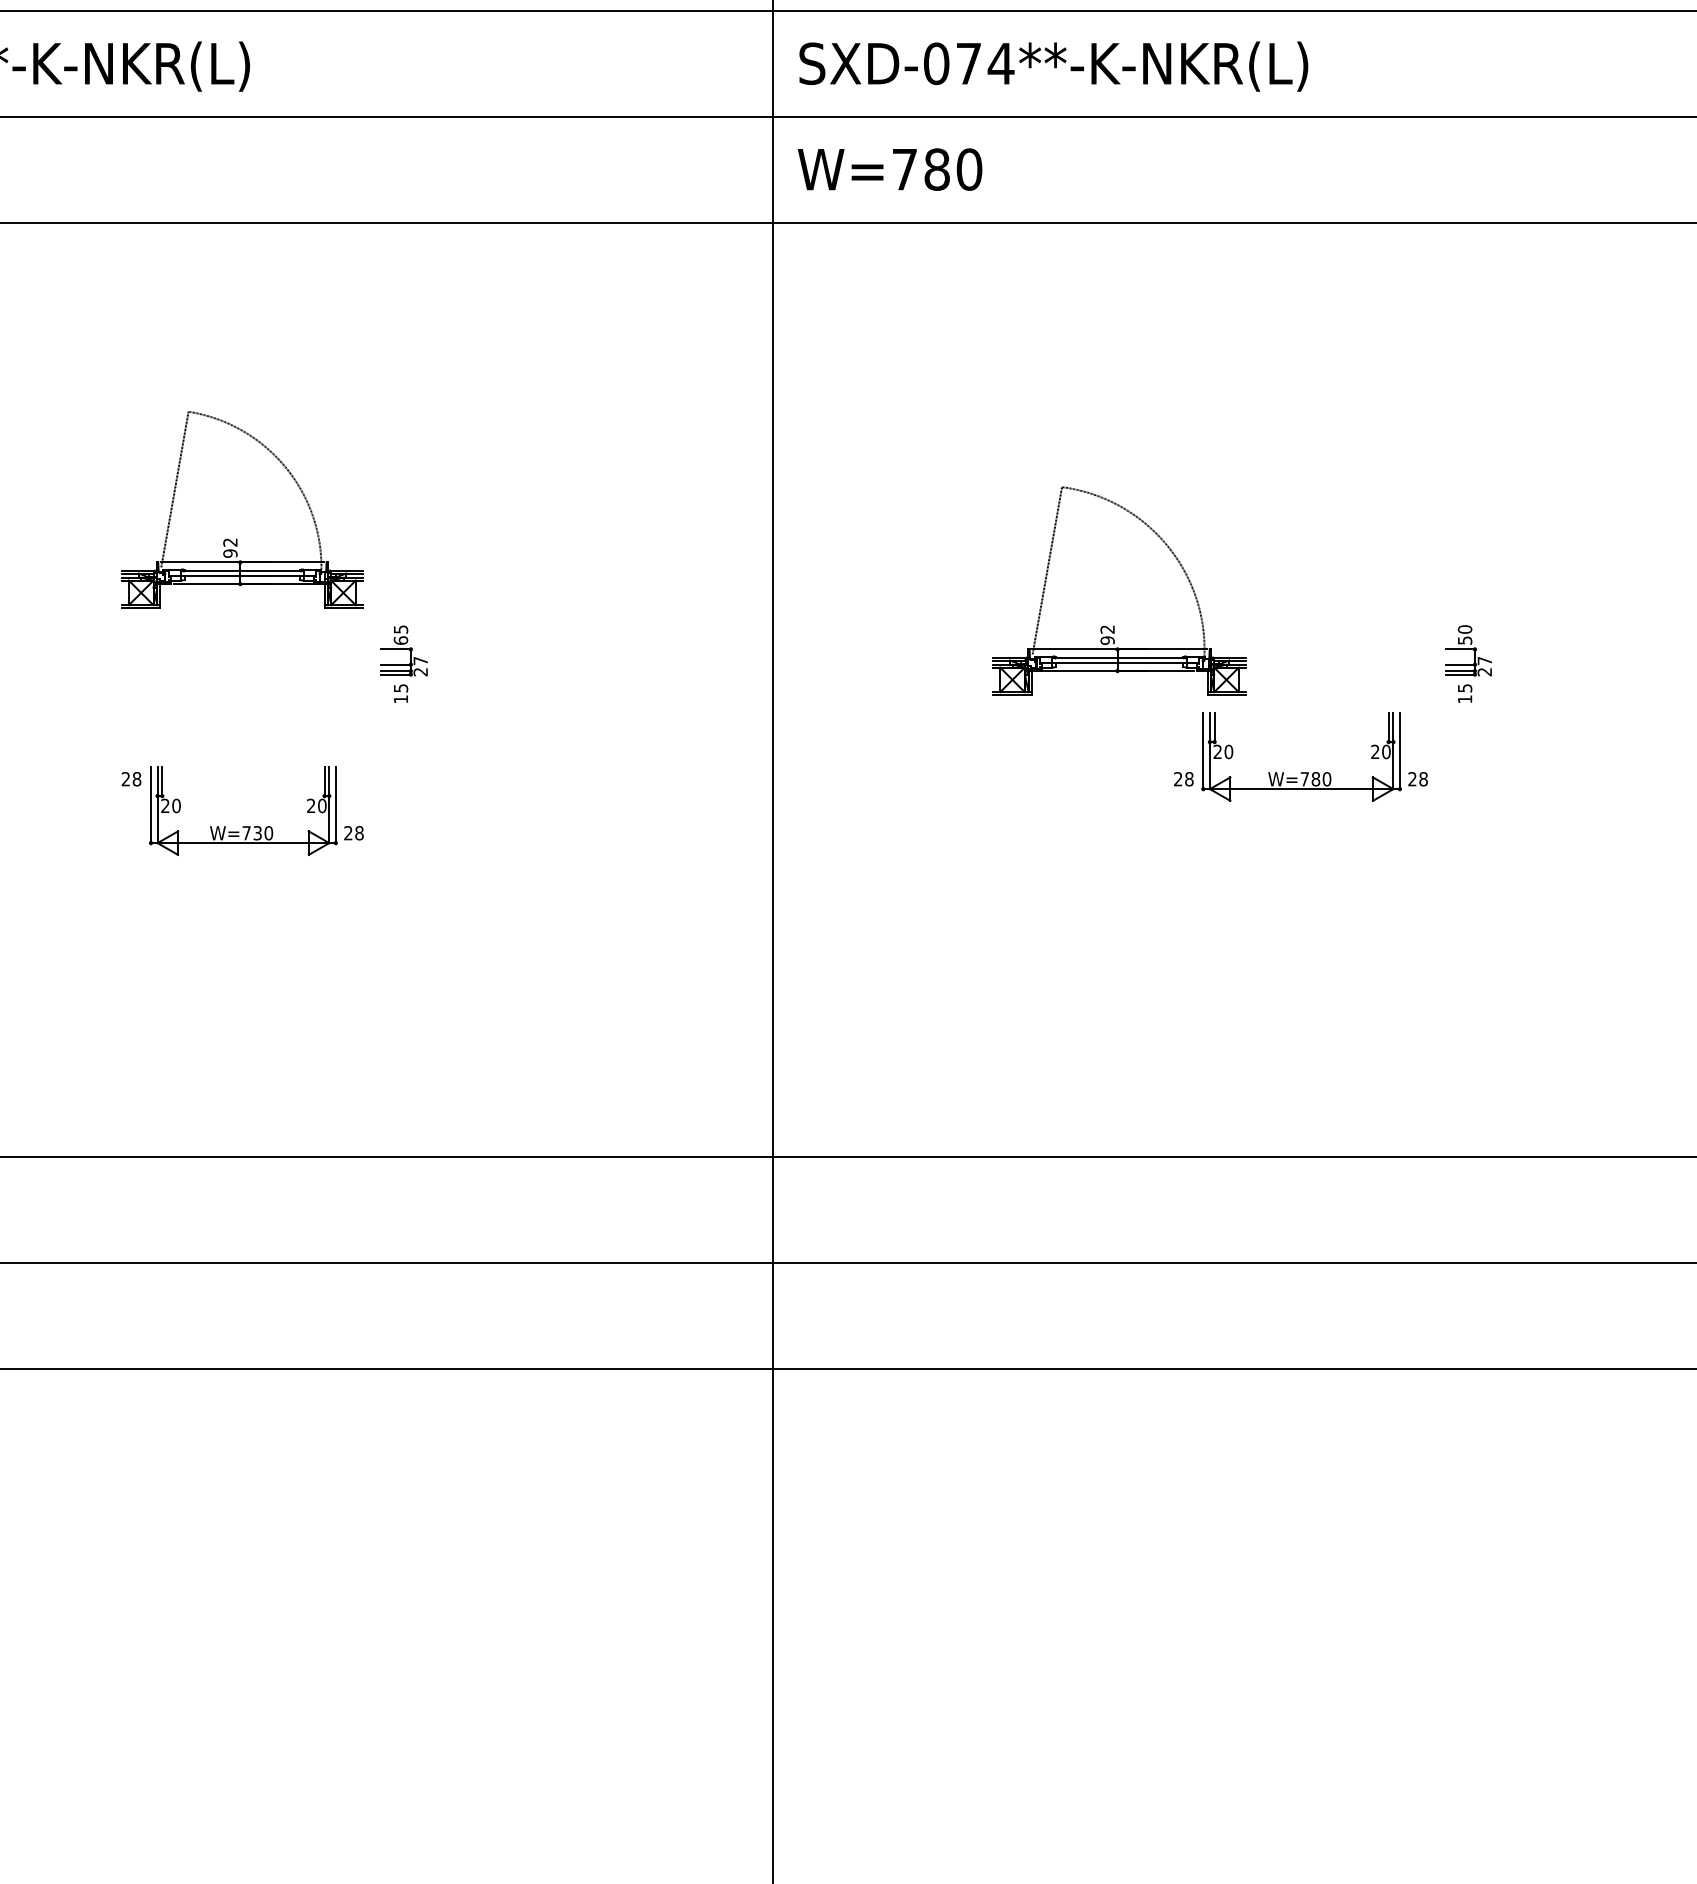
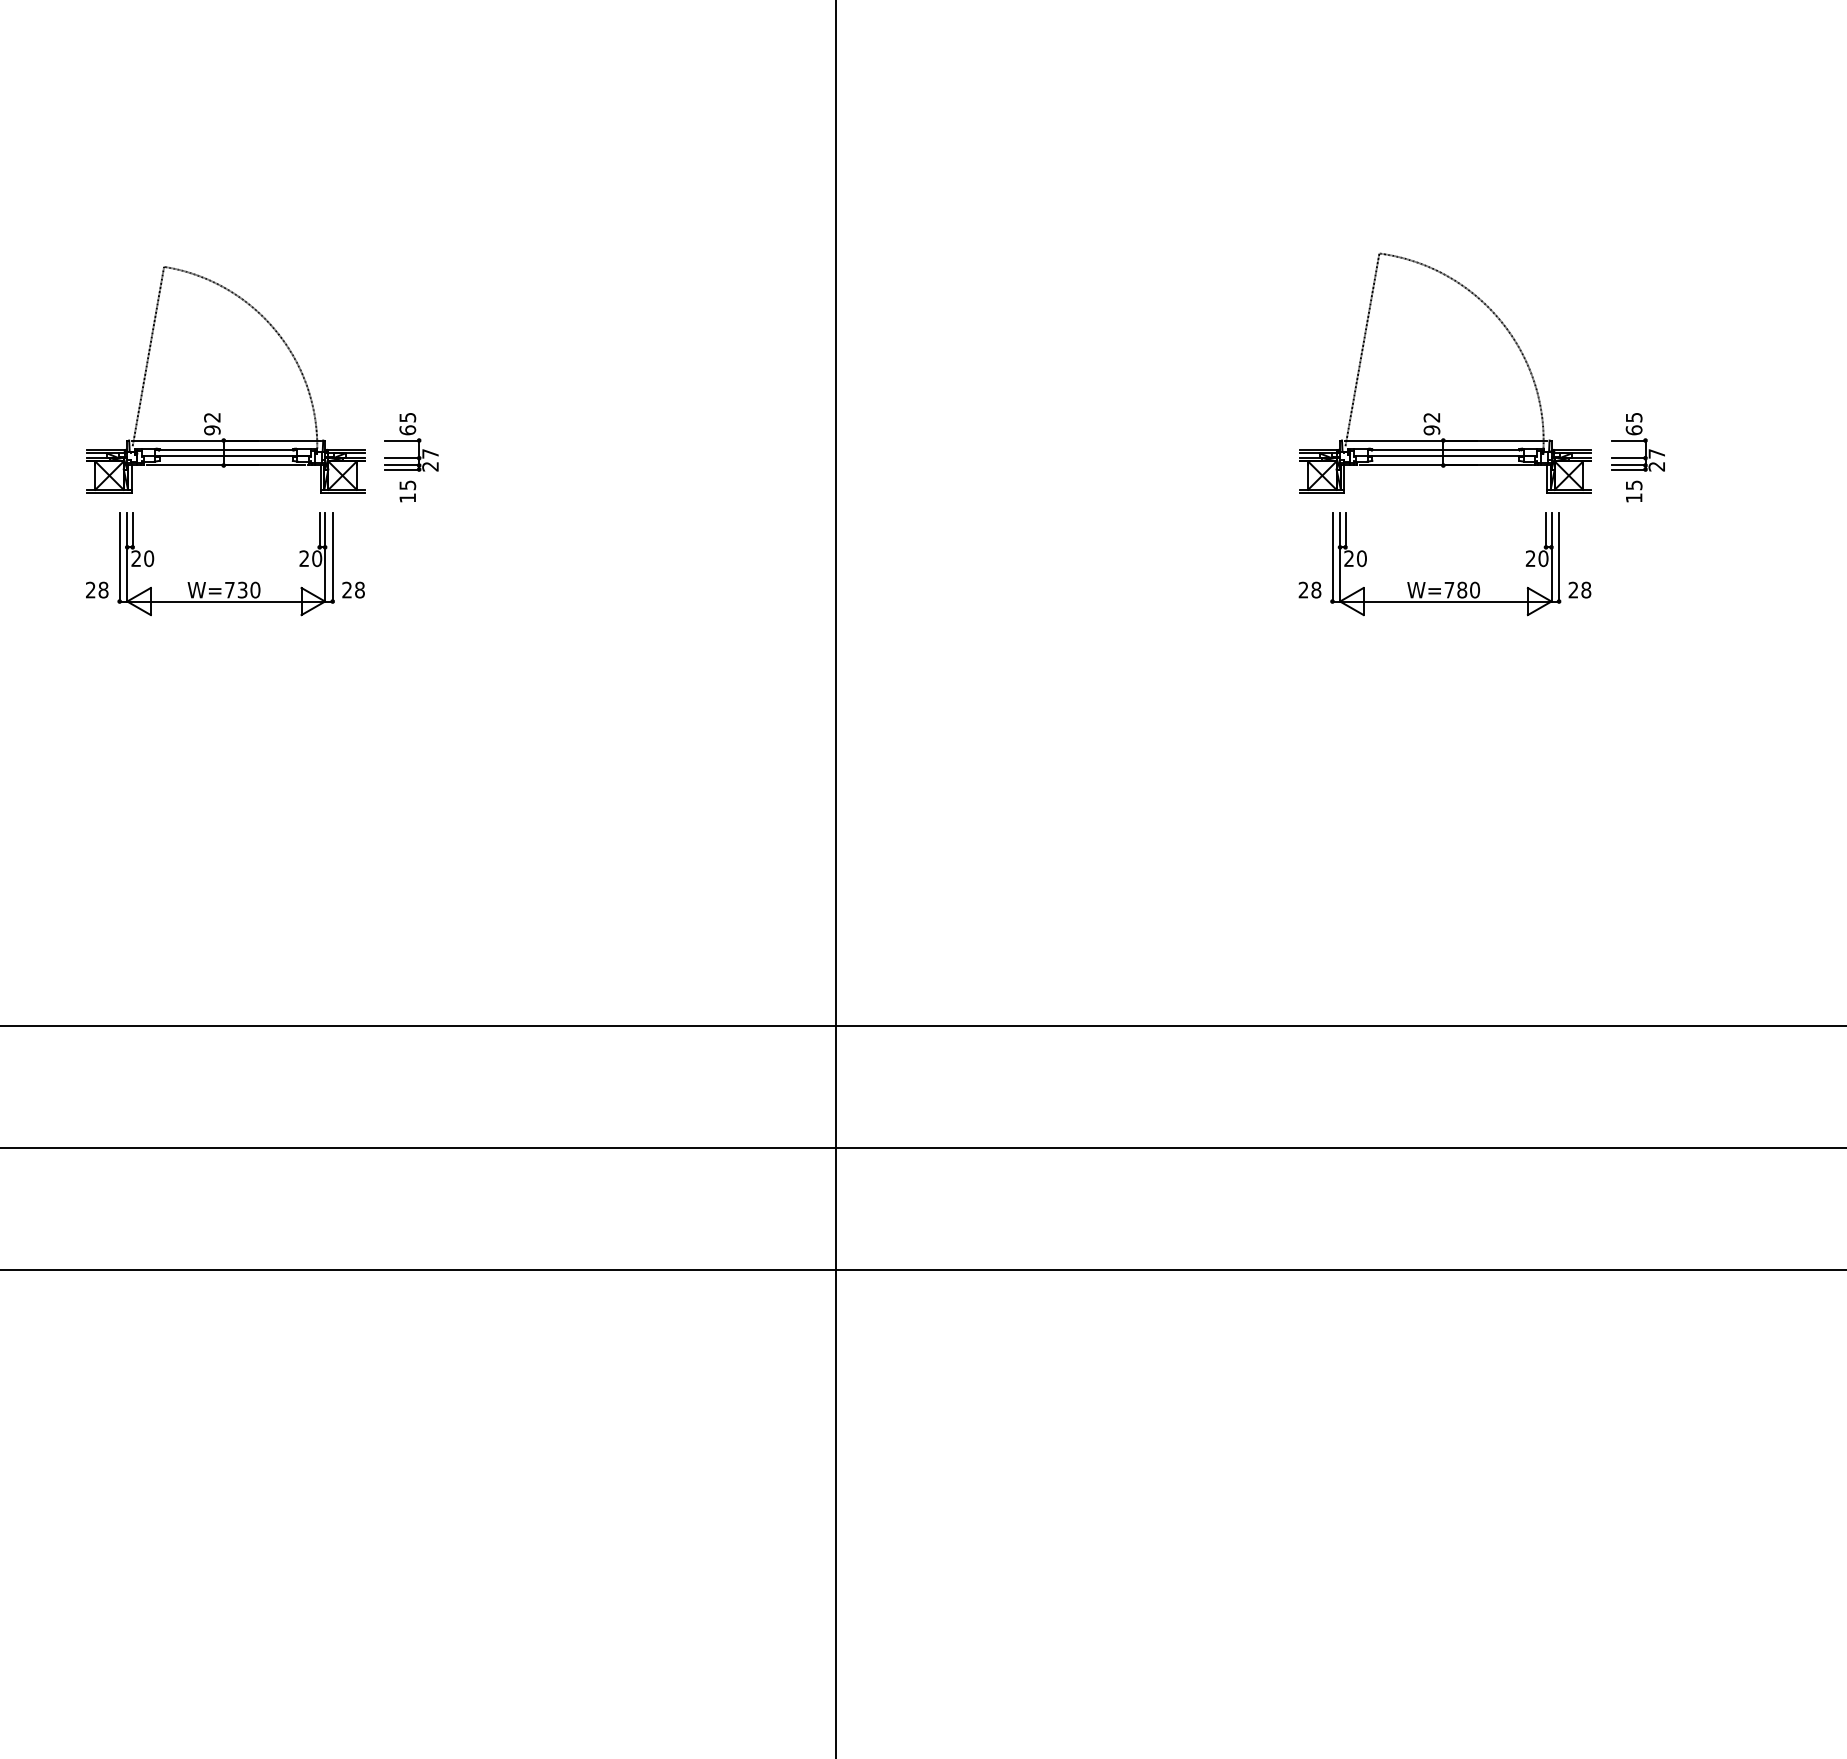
part: (242, 509) -> (226, 379), moved
part: (1119, 590) -> (1445, 372), moved
text: (1464, 634) -> (1633, 423), 50 -> 65
part: (256, 826) -> (241, 582), moved

